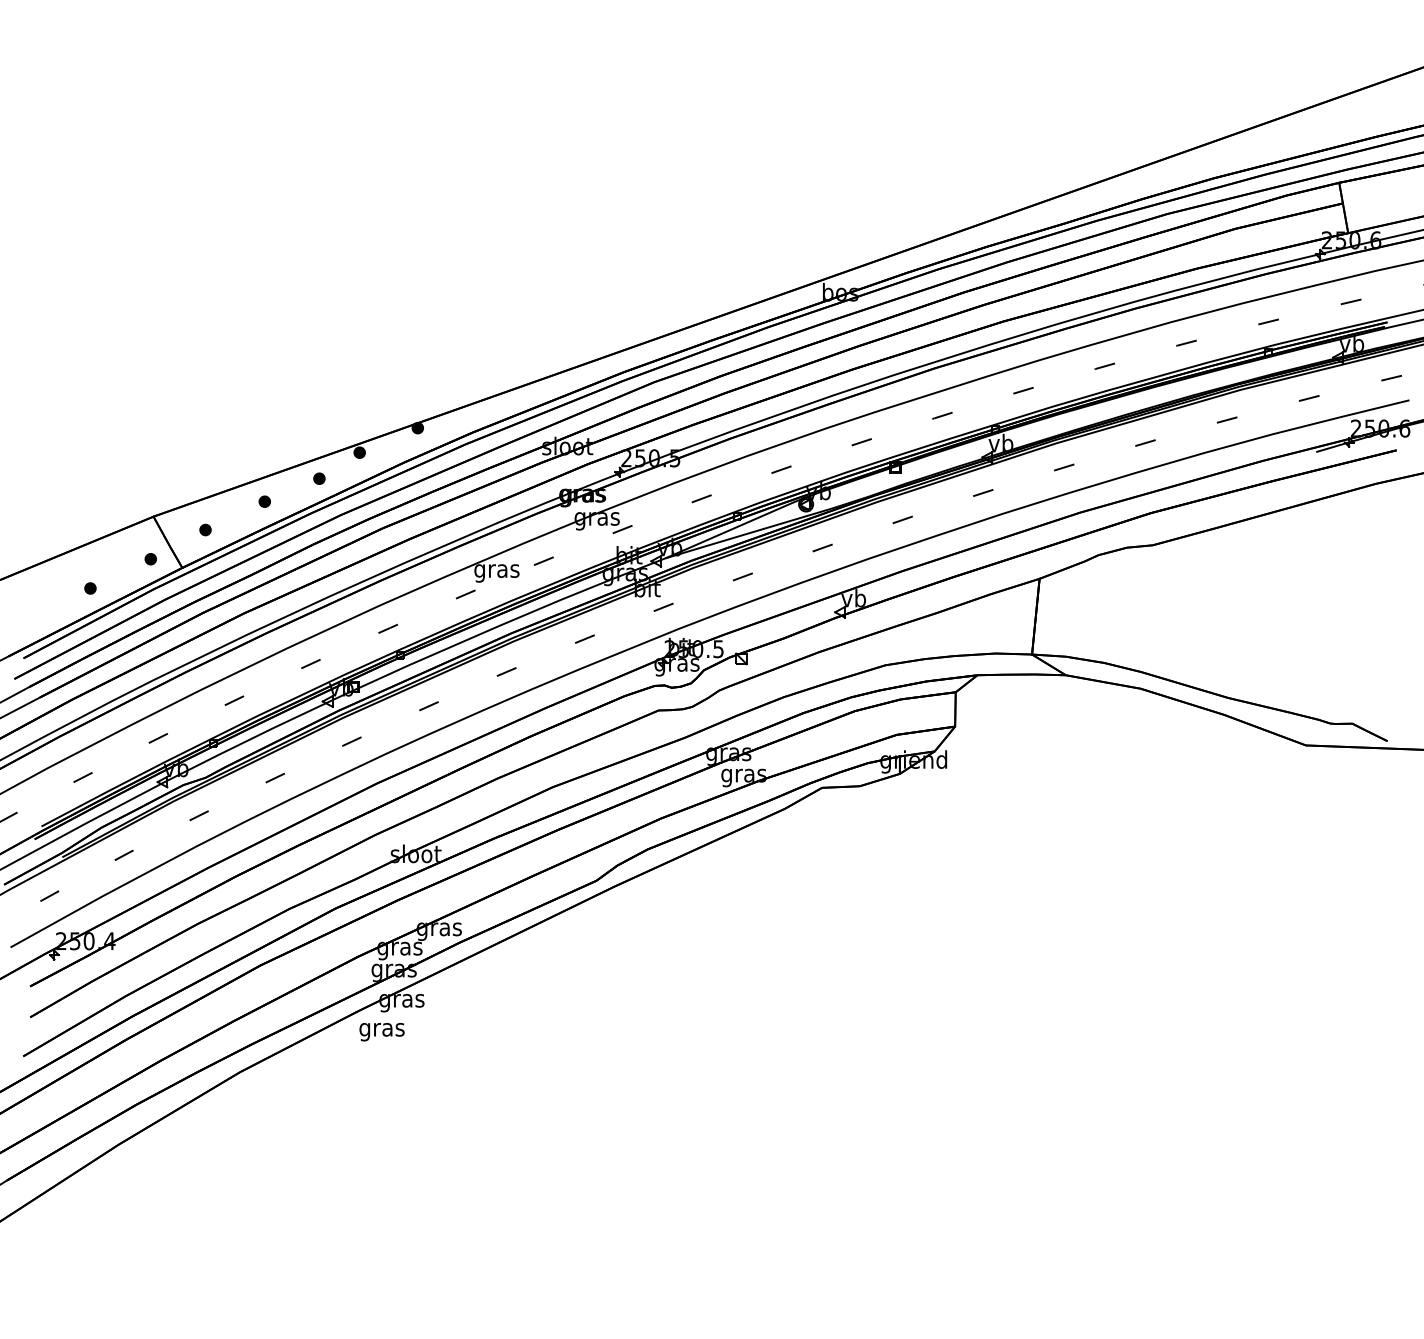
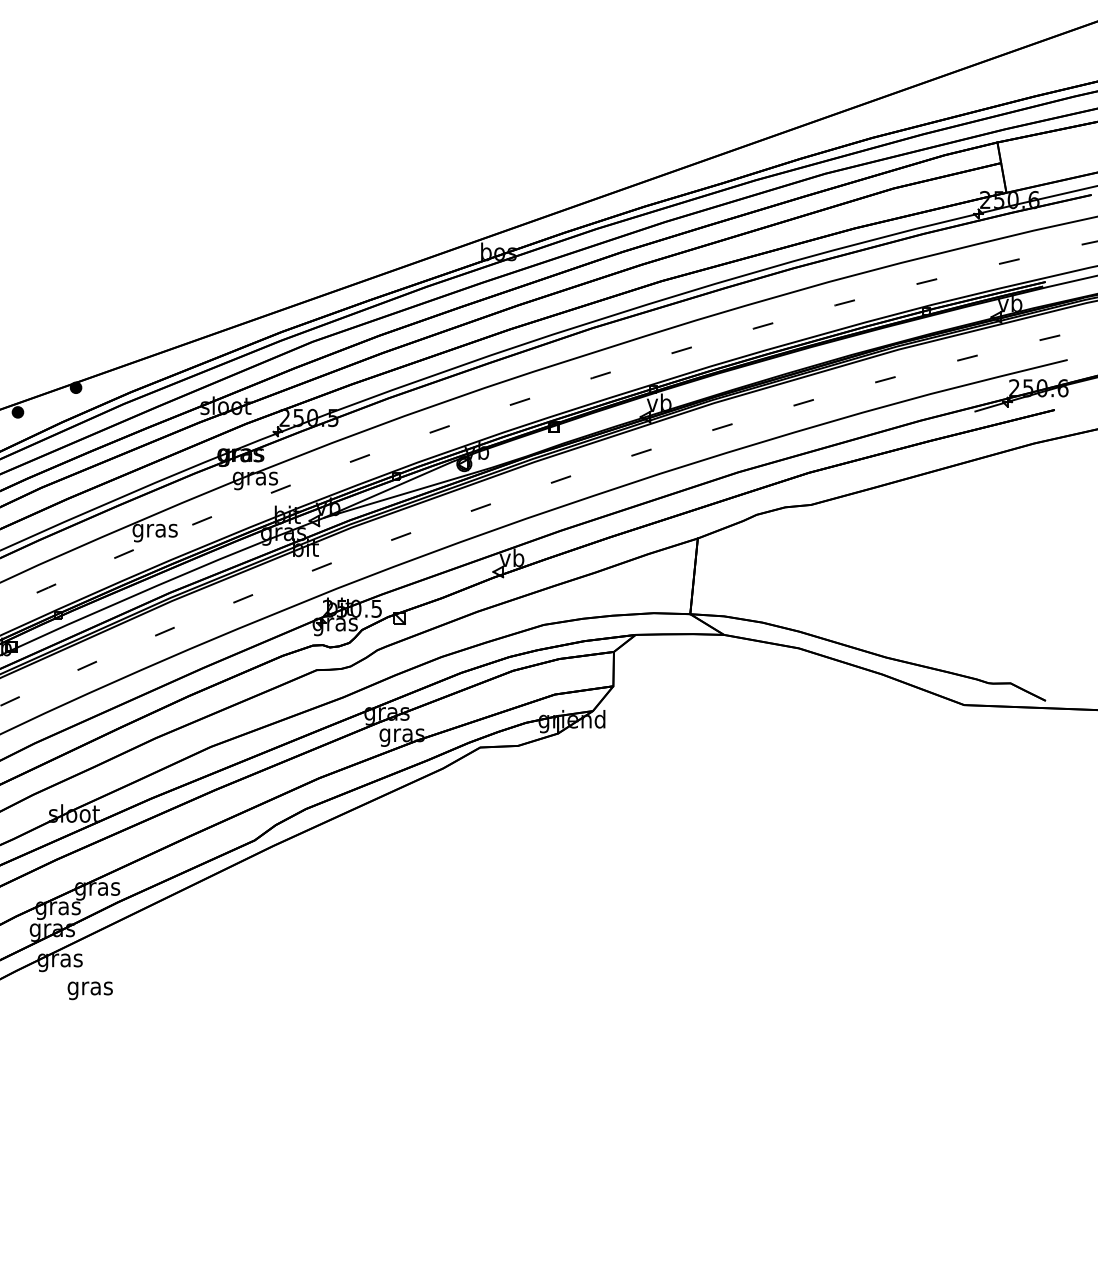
text: (381, 1032) -> (89, 991), moved

